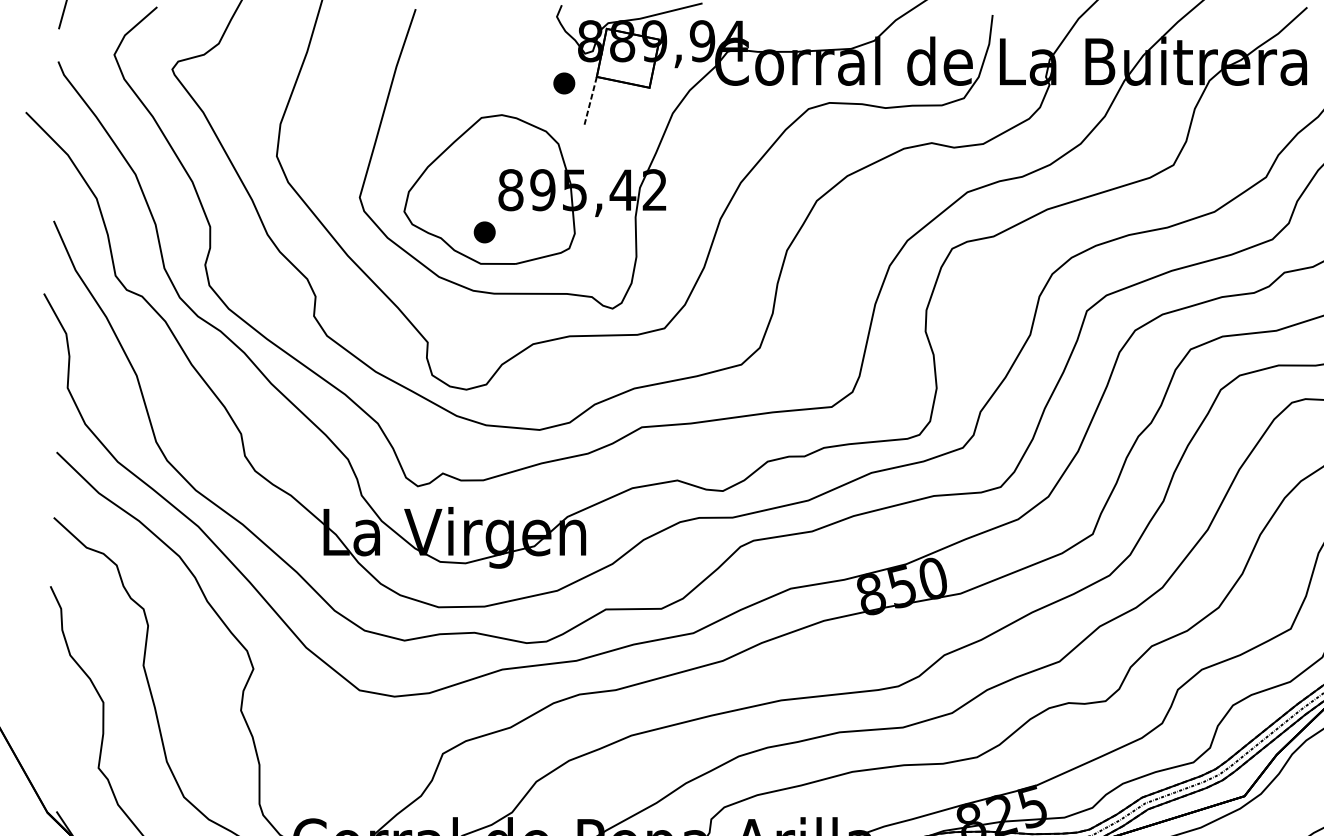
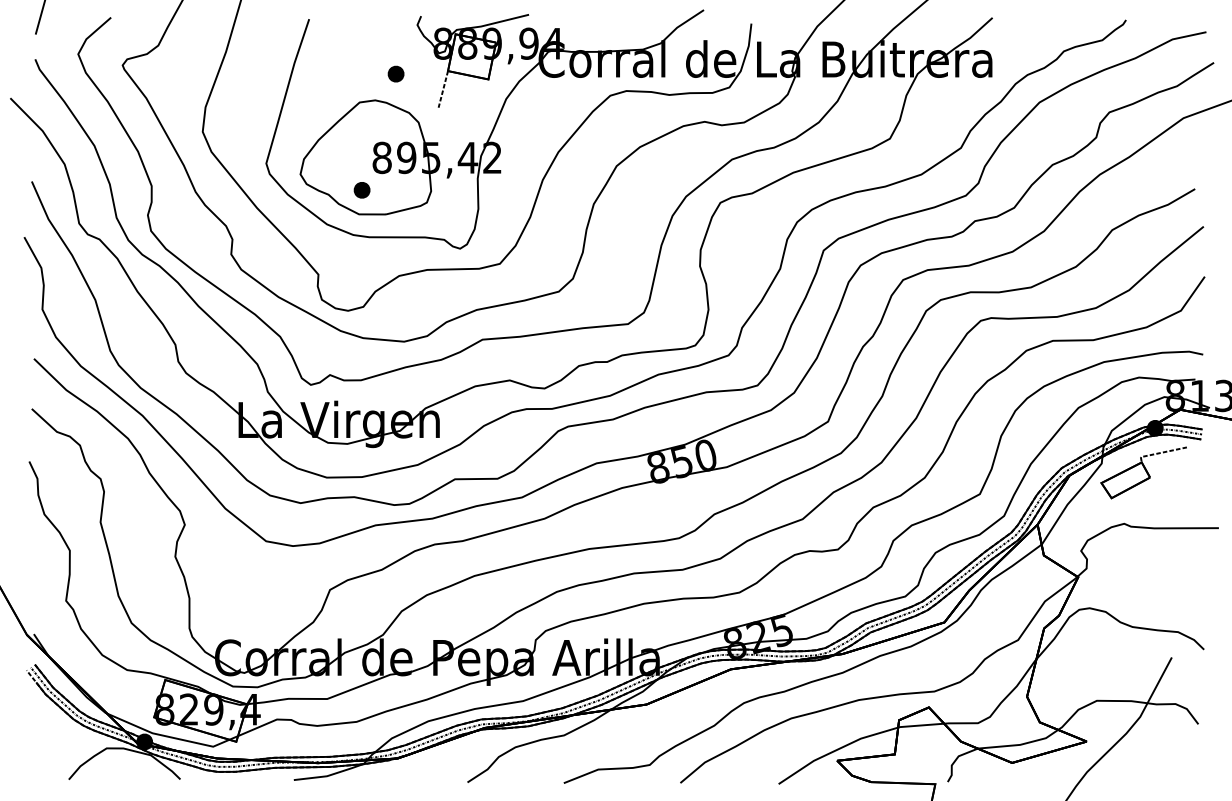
part: (563, 82) -> (395, 73), moved

